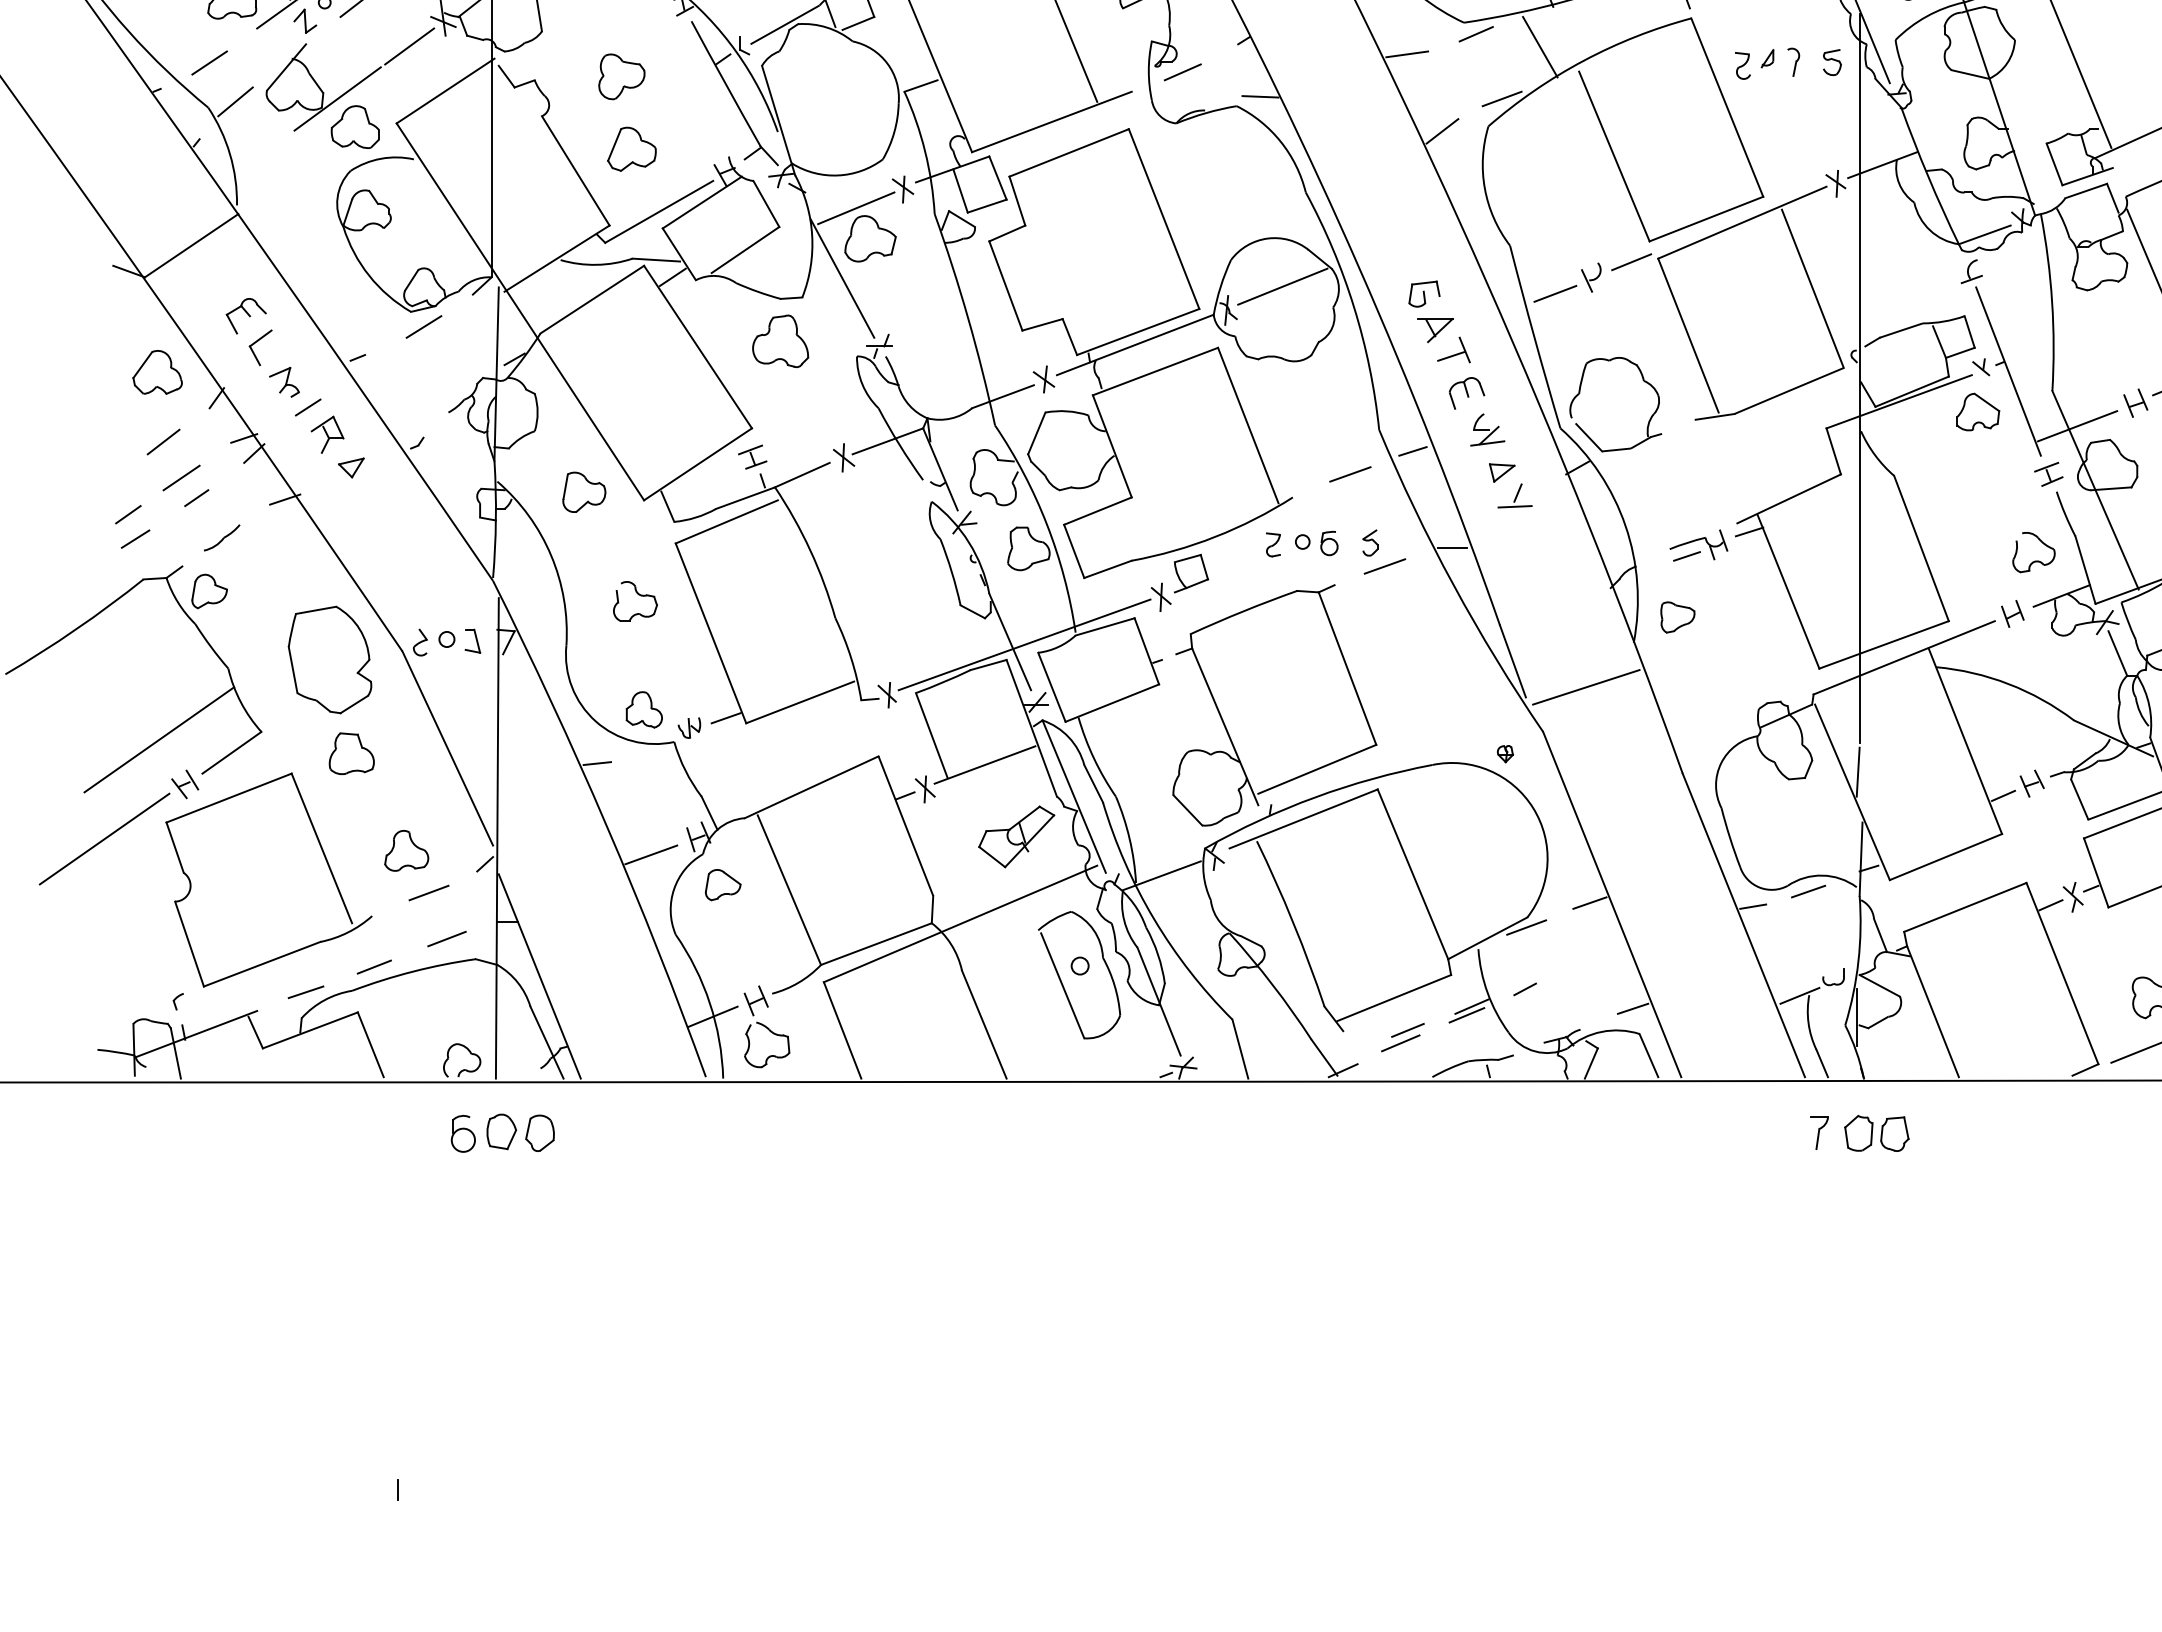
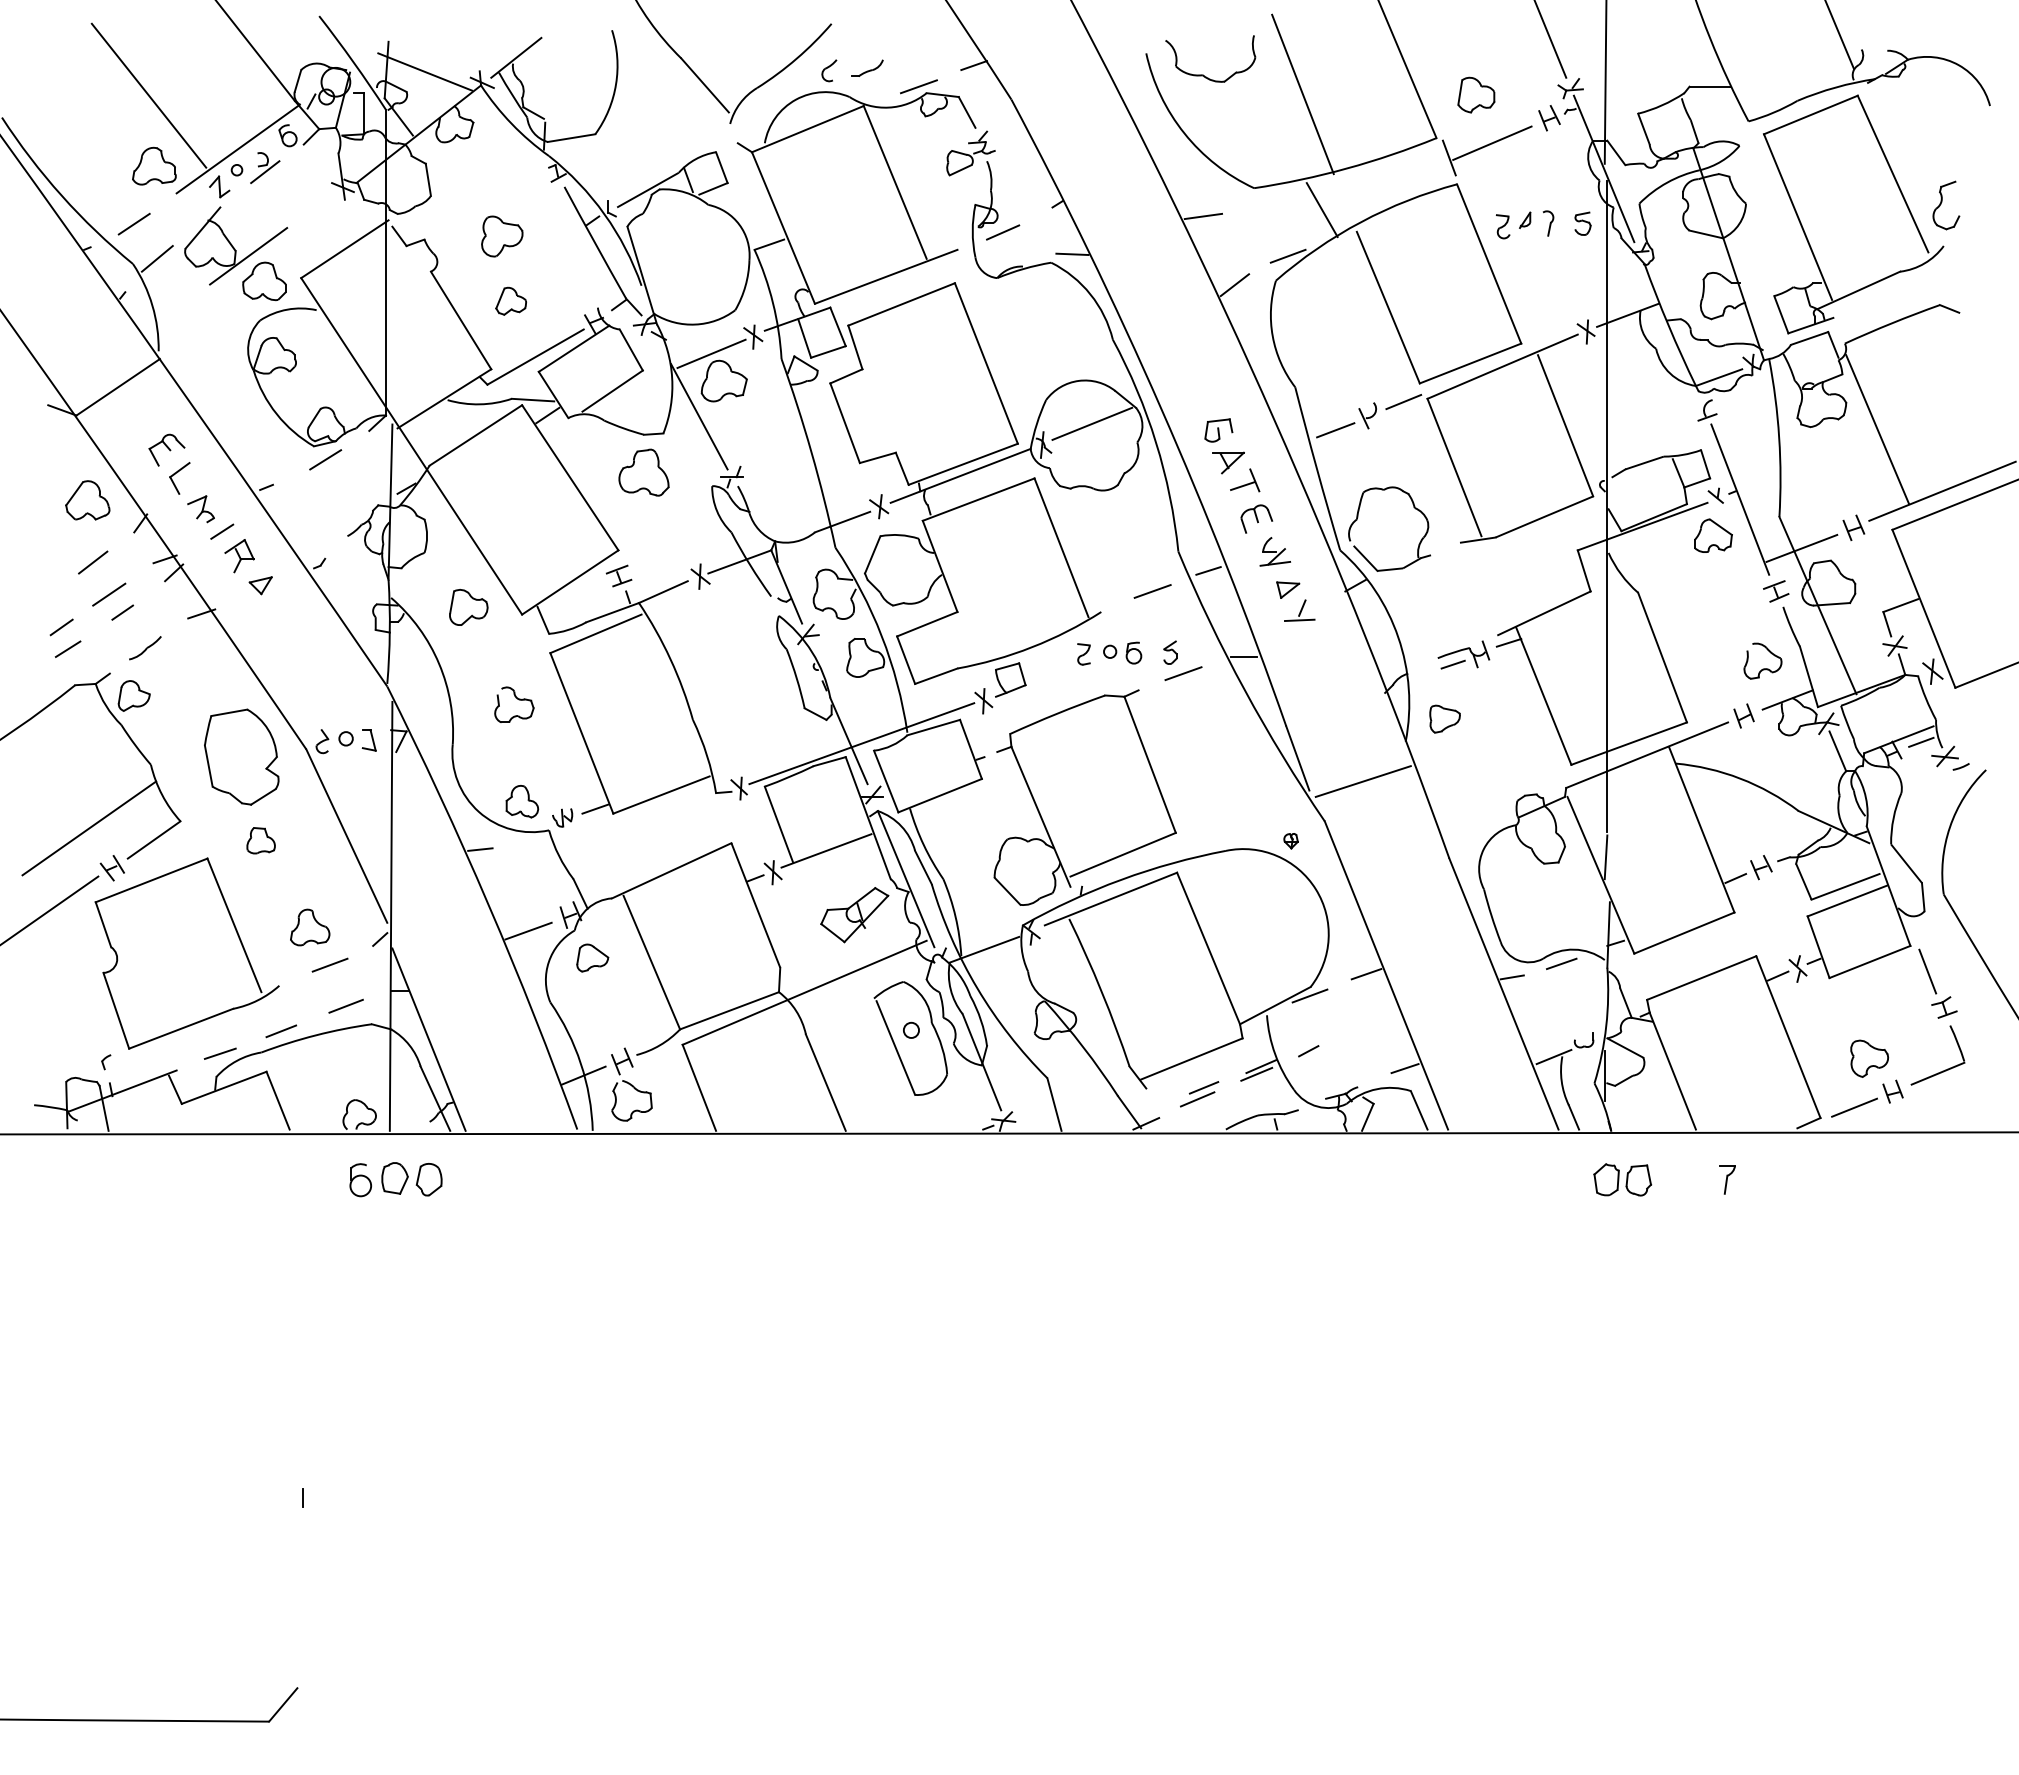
line: (1475, 34) -> (1264, 198), removed
line: (409, 46) -> (312, 209), removed
part: (631, 149) -> (510, 301), size x0.7
part: (351, 753) -> (260, 840), size x0.7
part: (1819, 1133) -> (1727, 1179), moved

